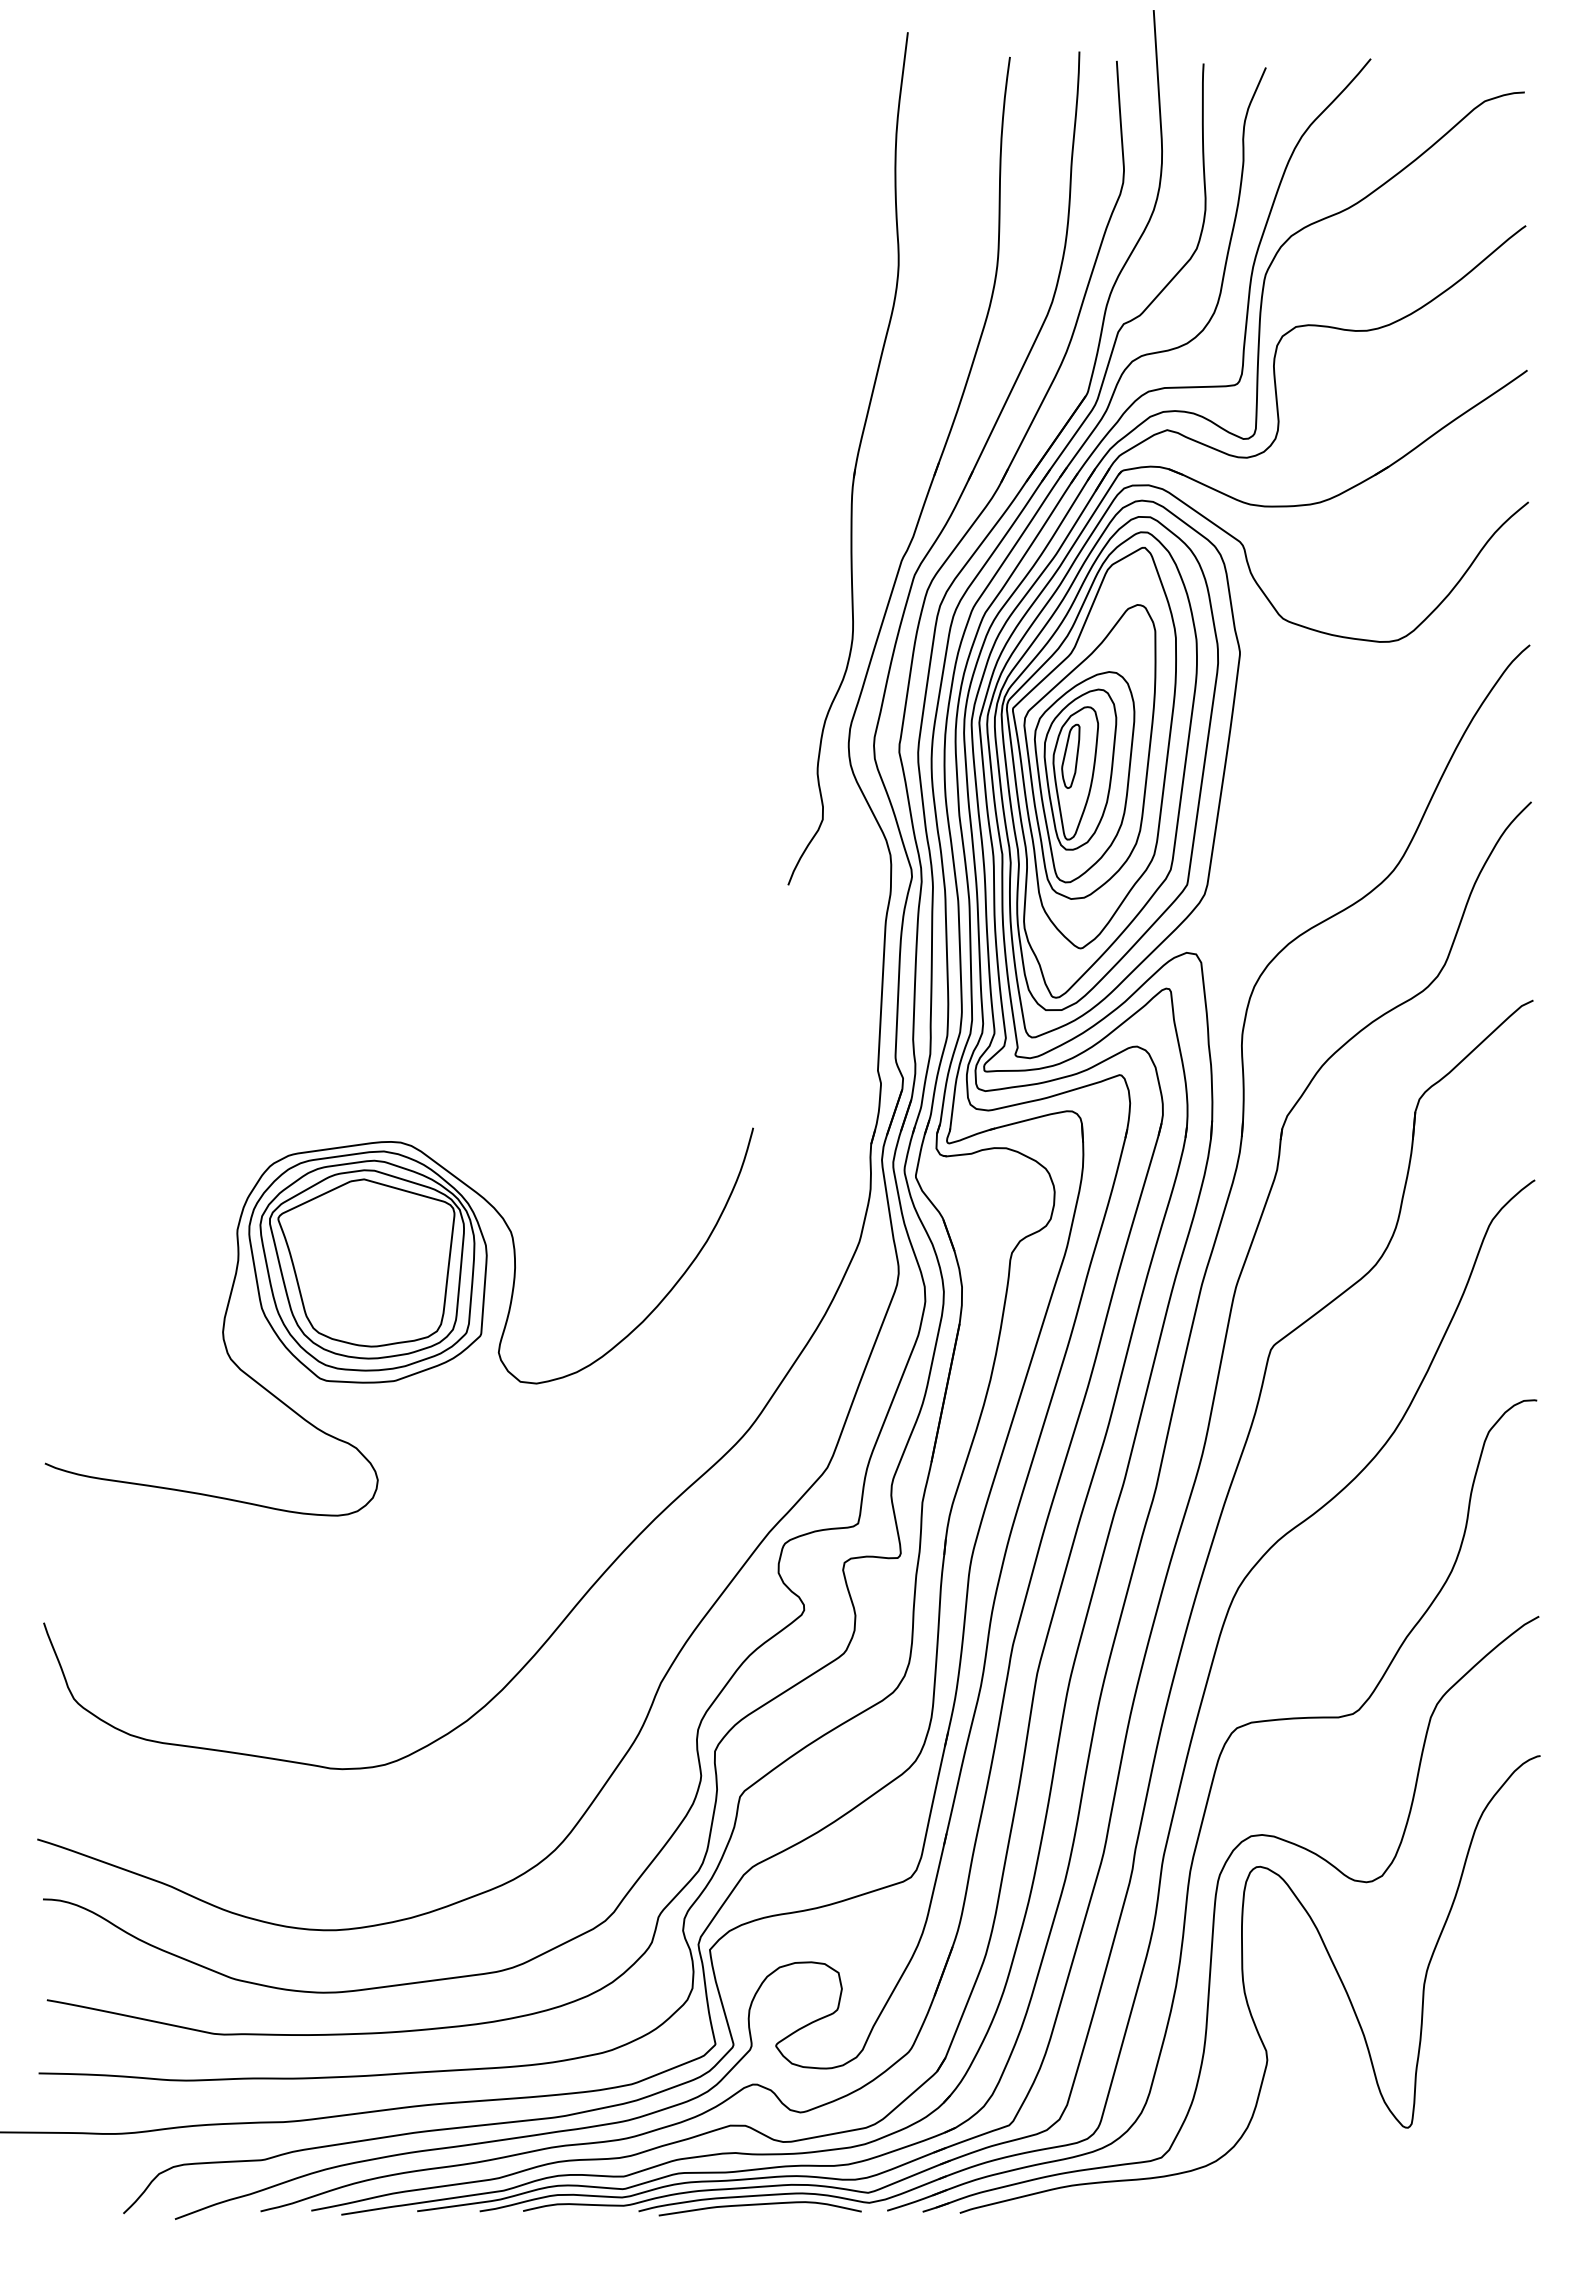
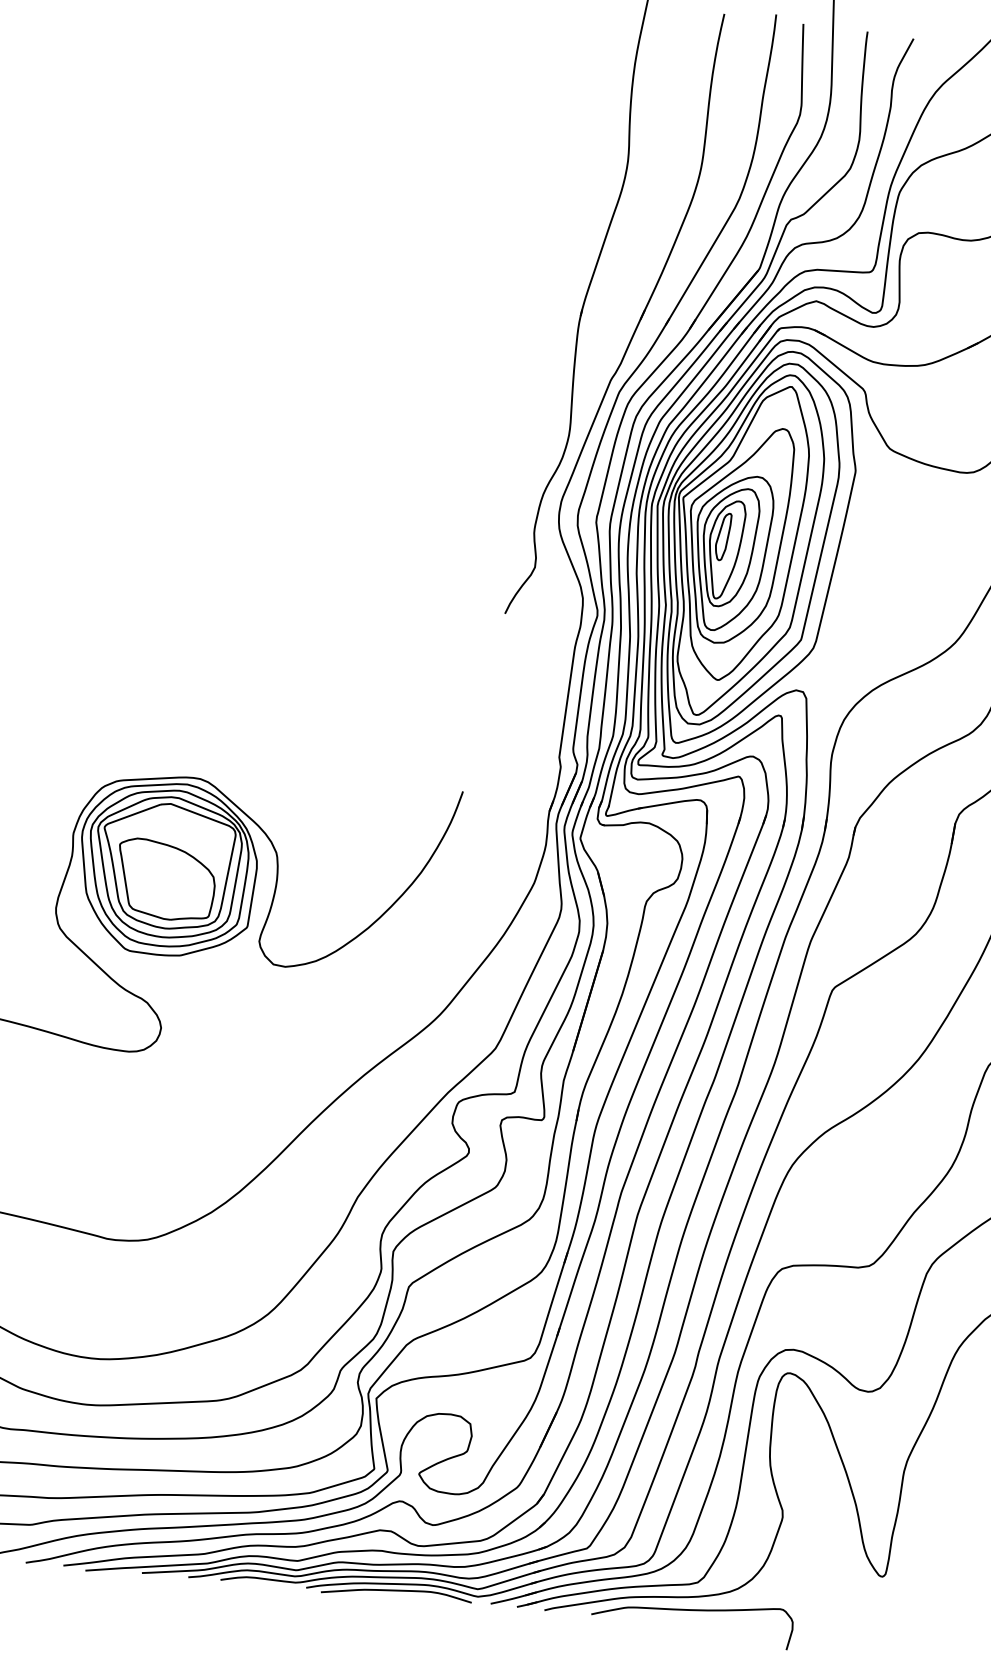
part: (366, 1281) -> (165, 879), added
curve: (1157, 2196) -> (692, 1611), added

